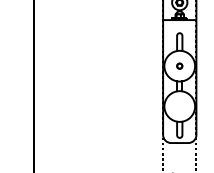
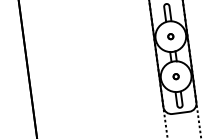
part: (179, 106) -> (175, 76), added

